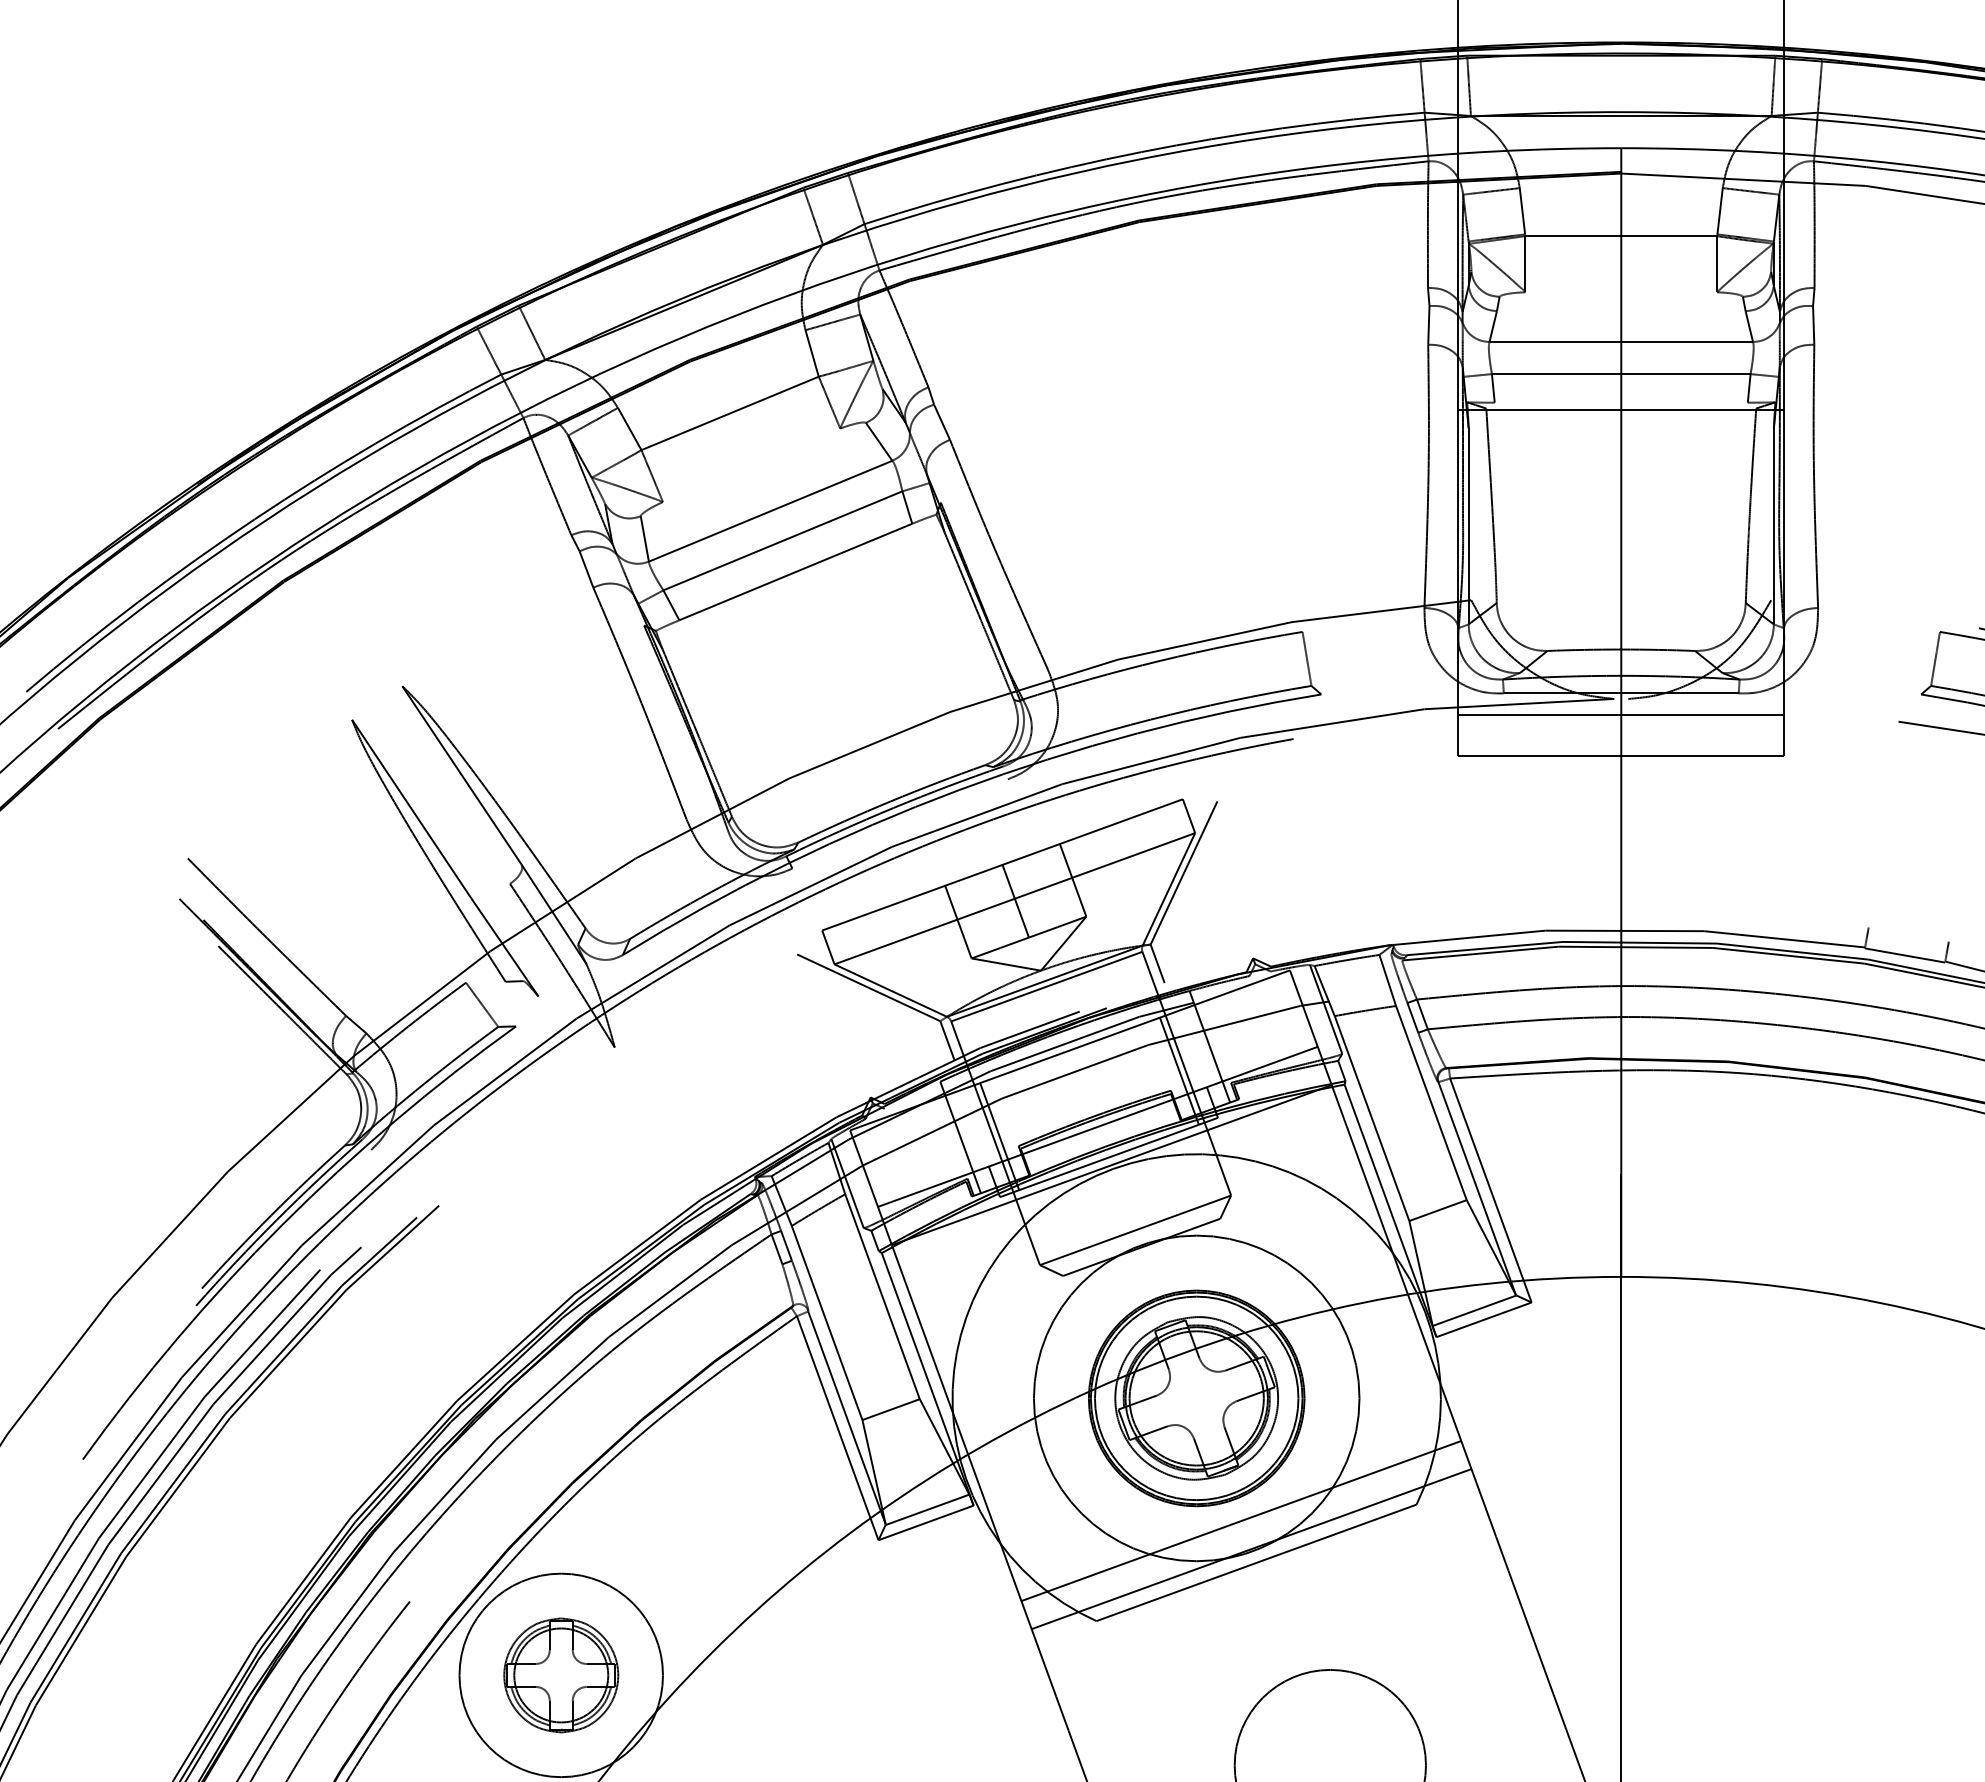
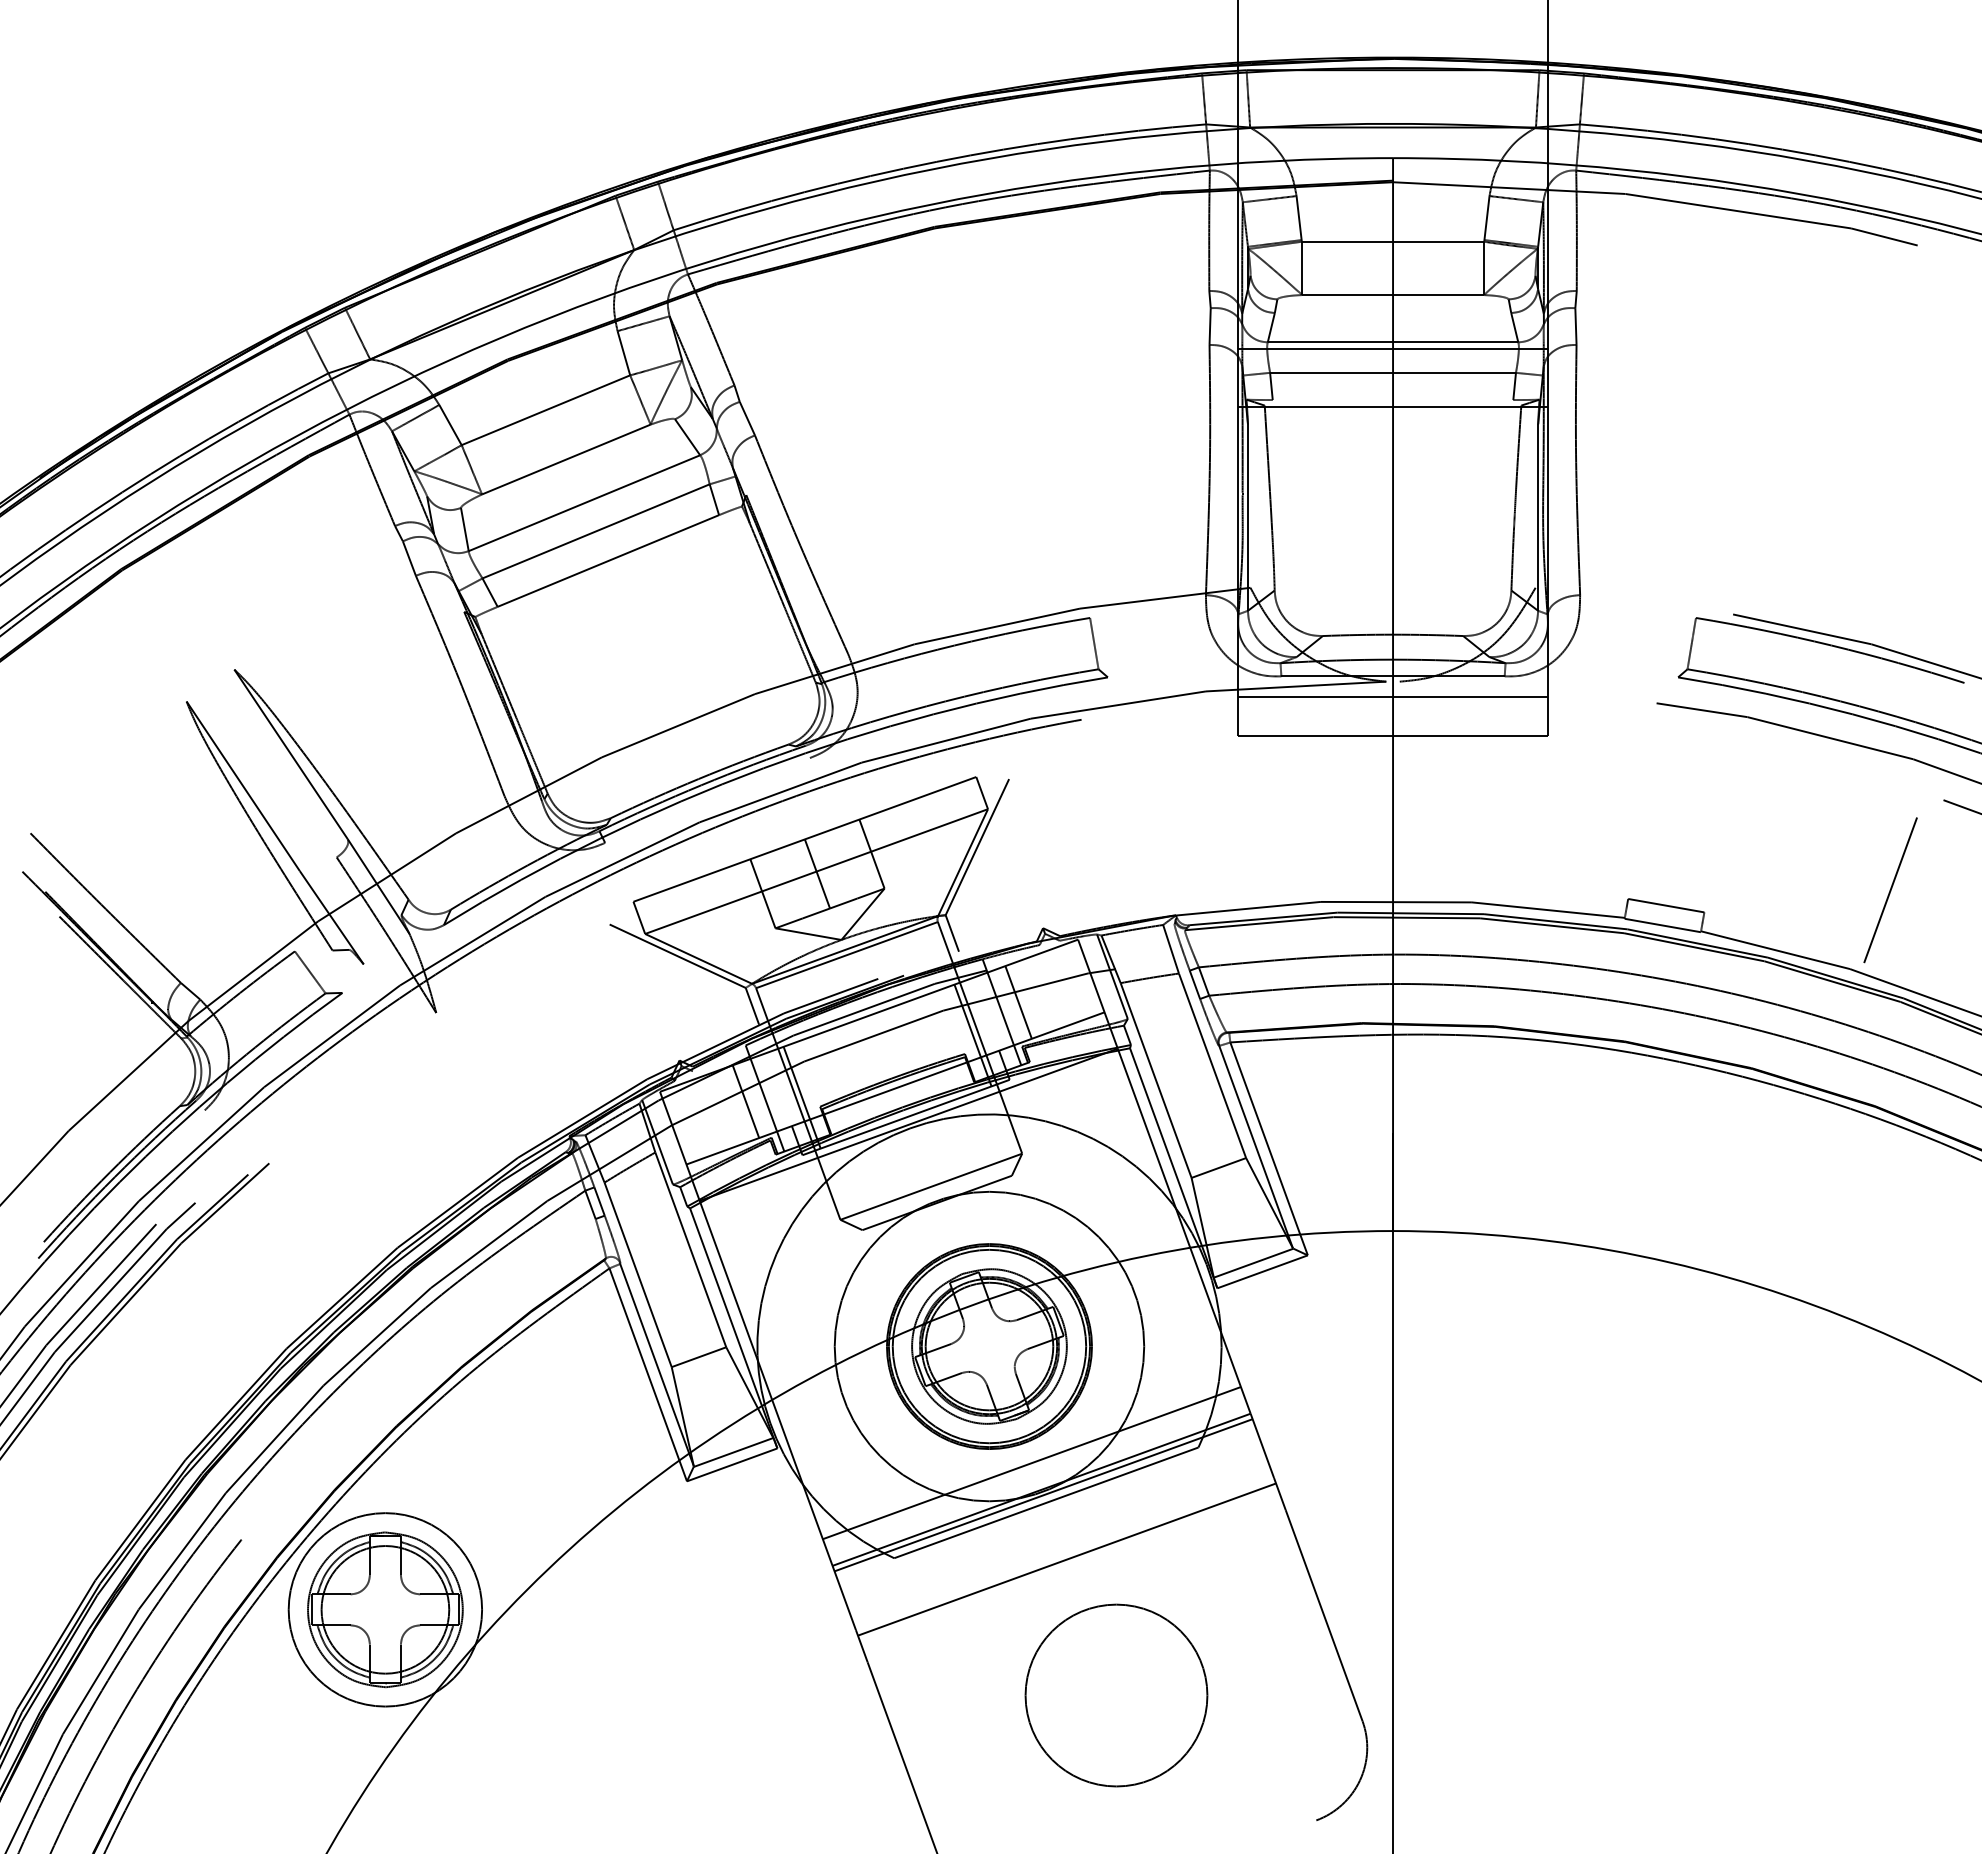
line: (1620, 292) -> (1392, 295), added
line: (1620, 348) -> (1392, 348), added
line: (751, 465) -> (566, 459), added
line: (1908, 934) -> (1666, 905), added
line: (1227, 1036) -> (1018, 1002), added
line: (940, 1140) -> (745, 1101), added
line: (1253, 1555) -> (1043, 1495), added
line: (1277, 1622) -> (1066, 1559), added
part: (561, 1675) -> (385, 1609), size x1.43

